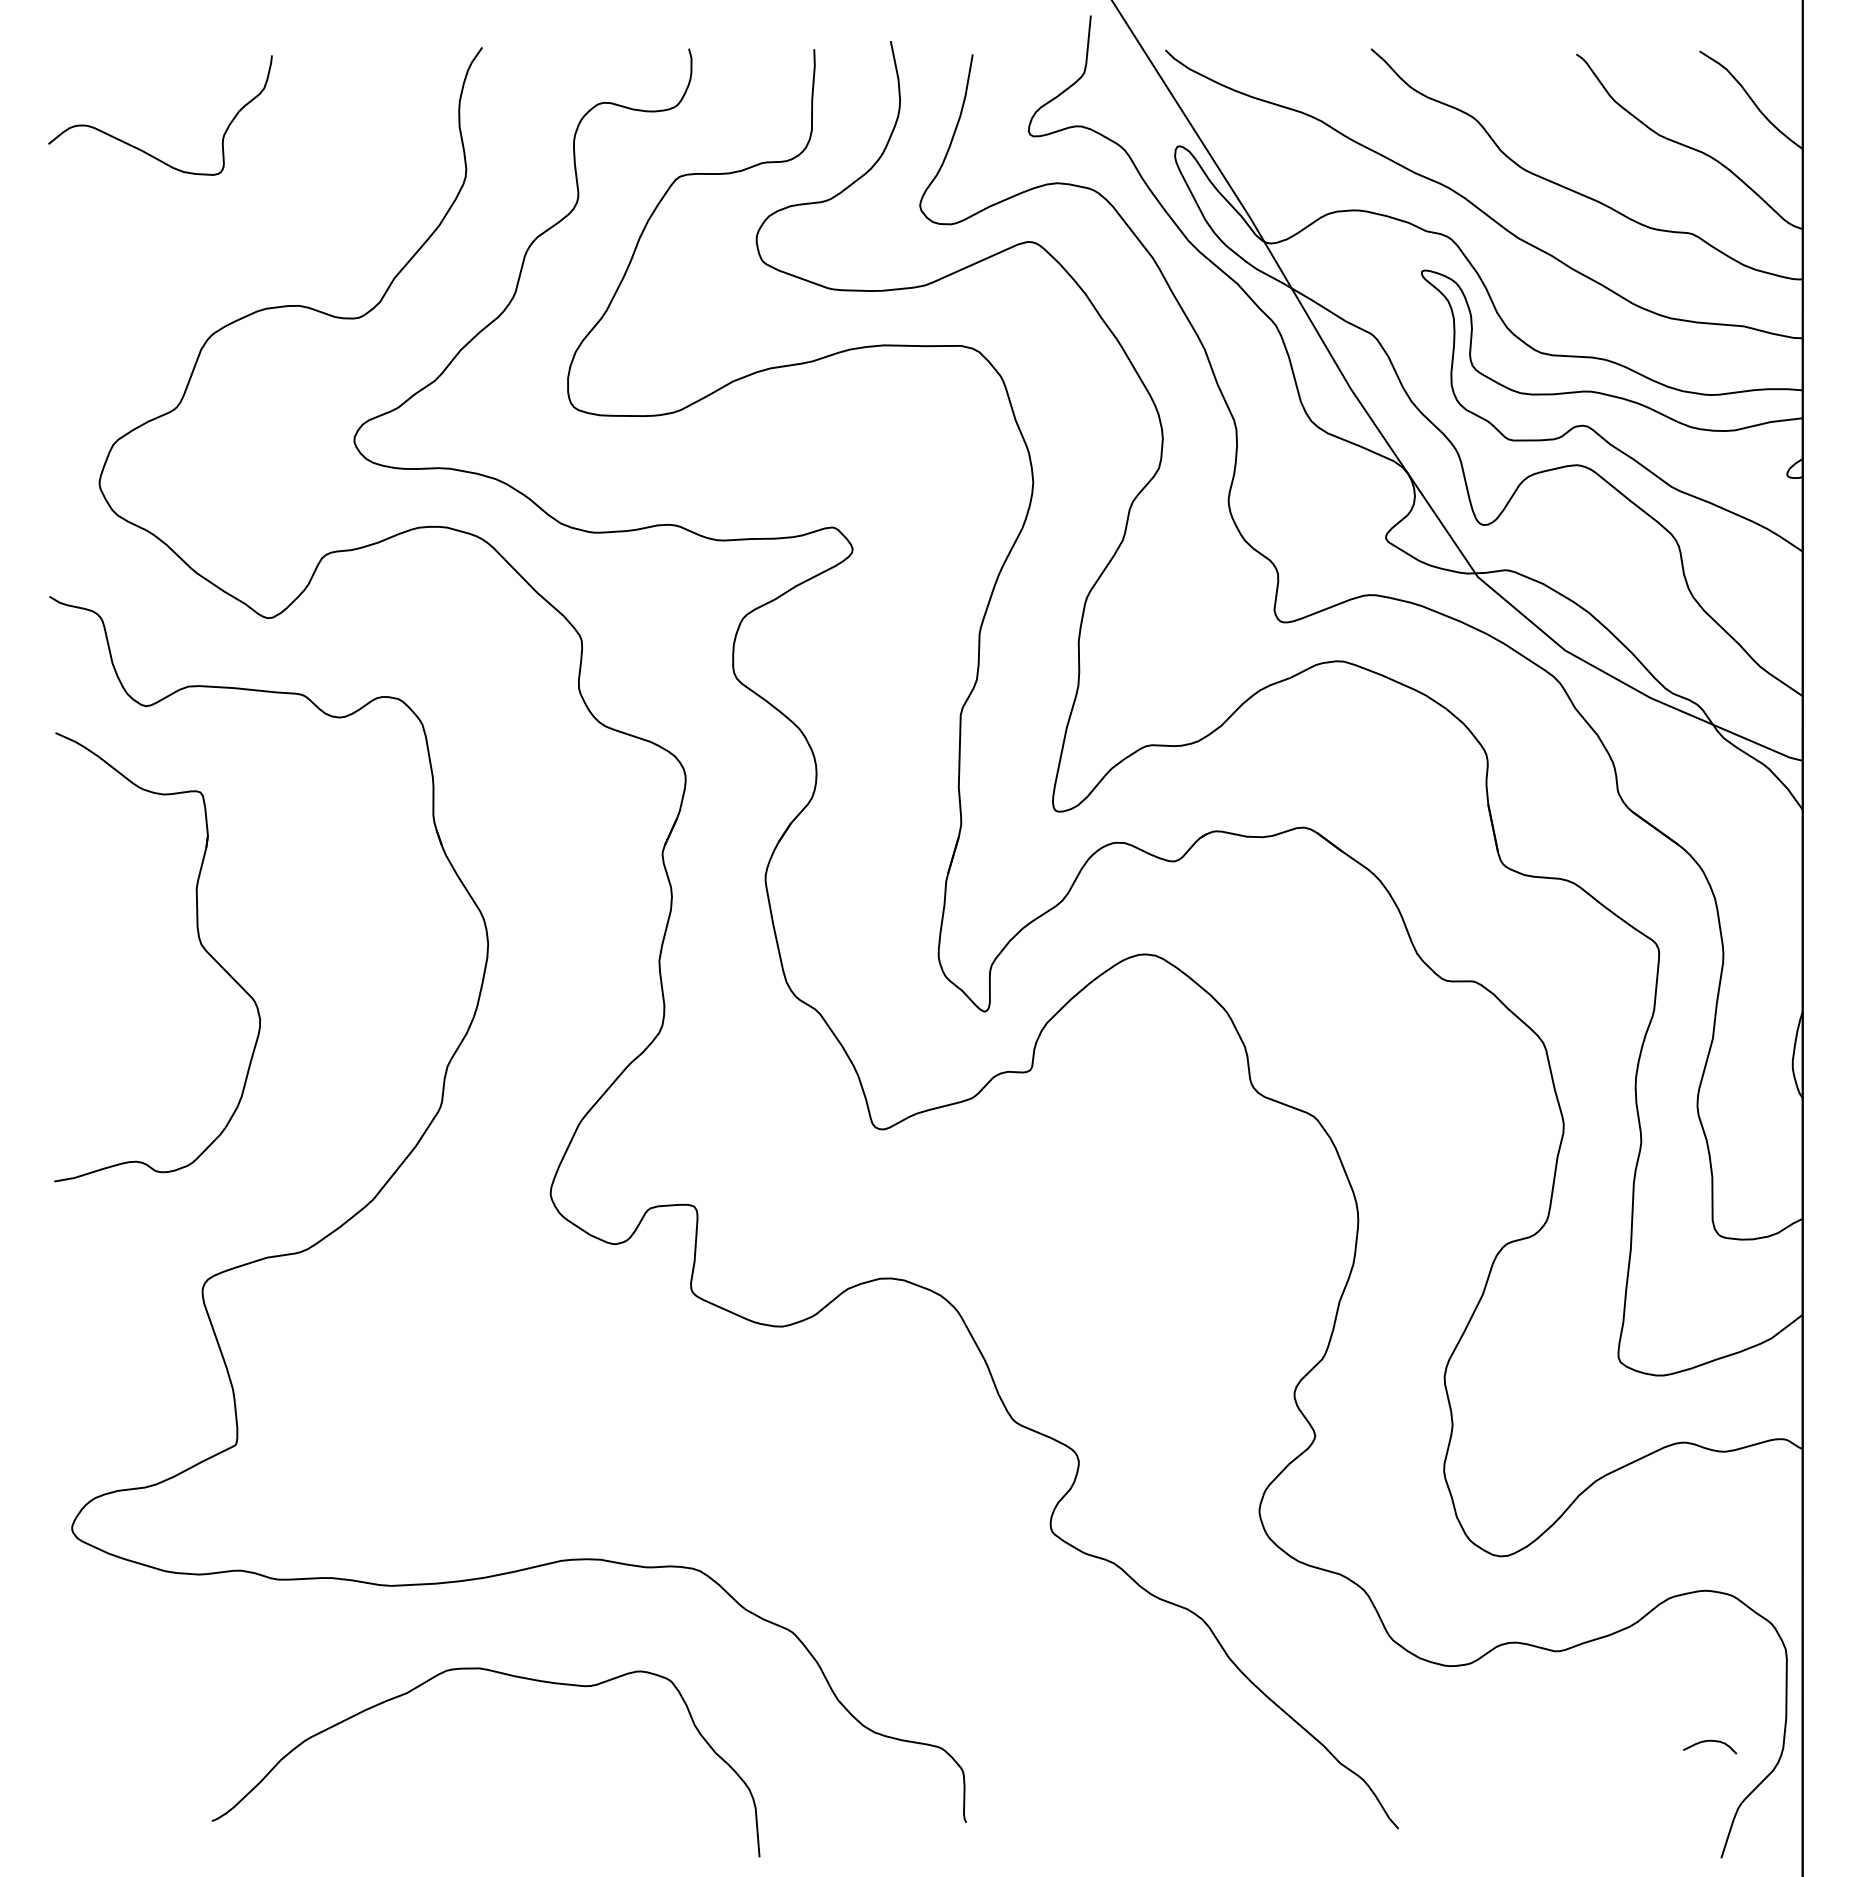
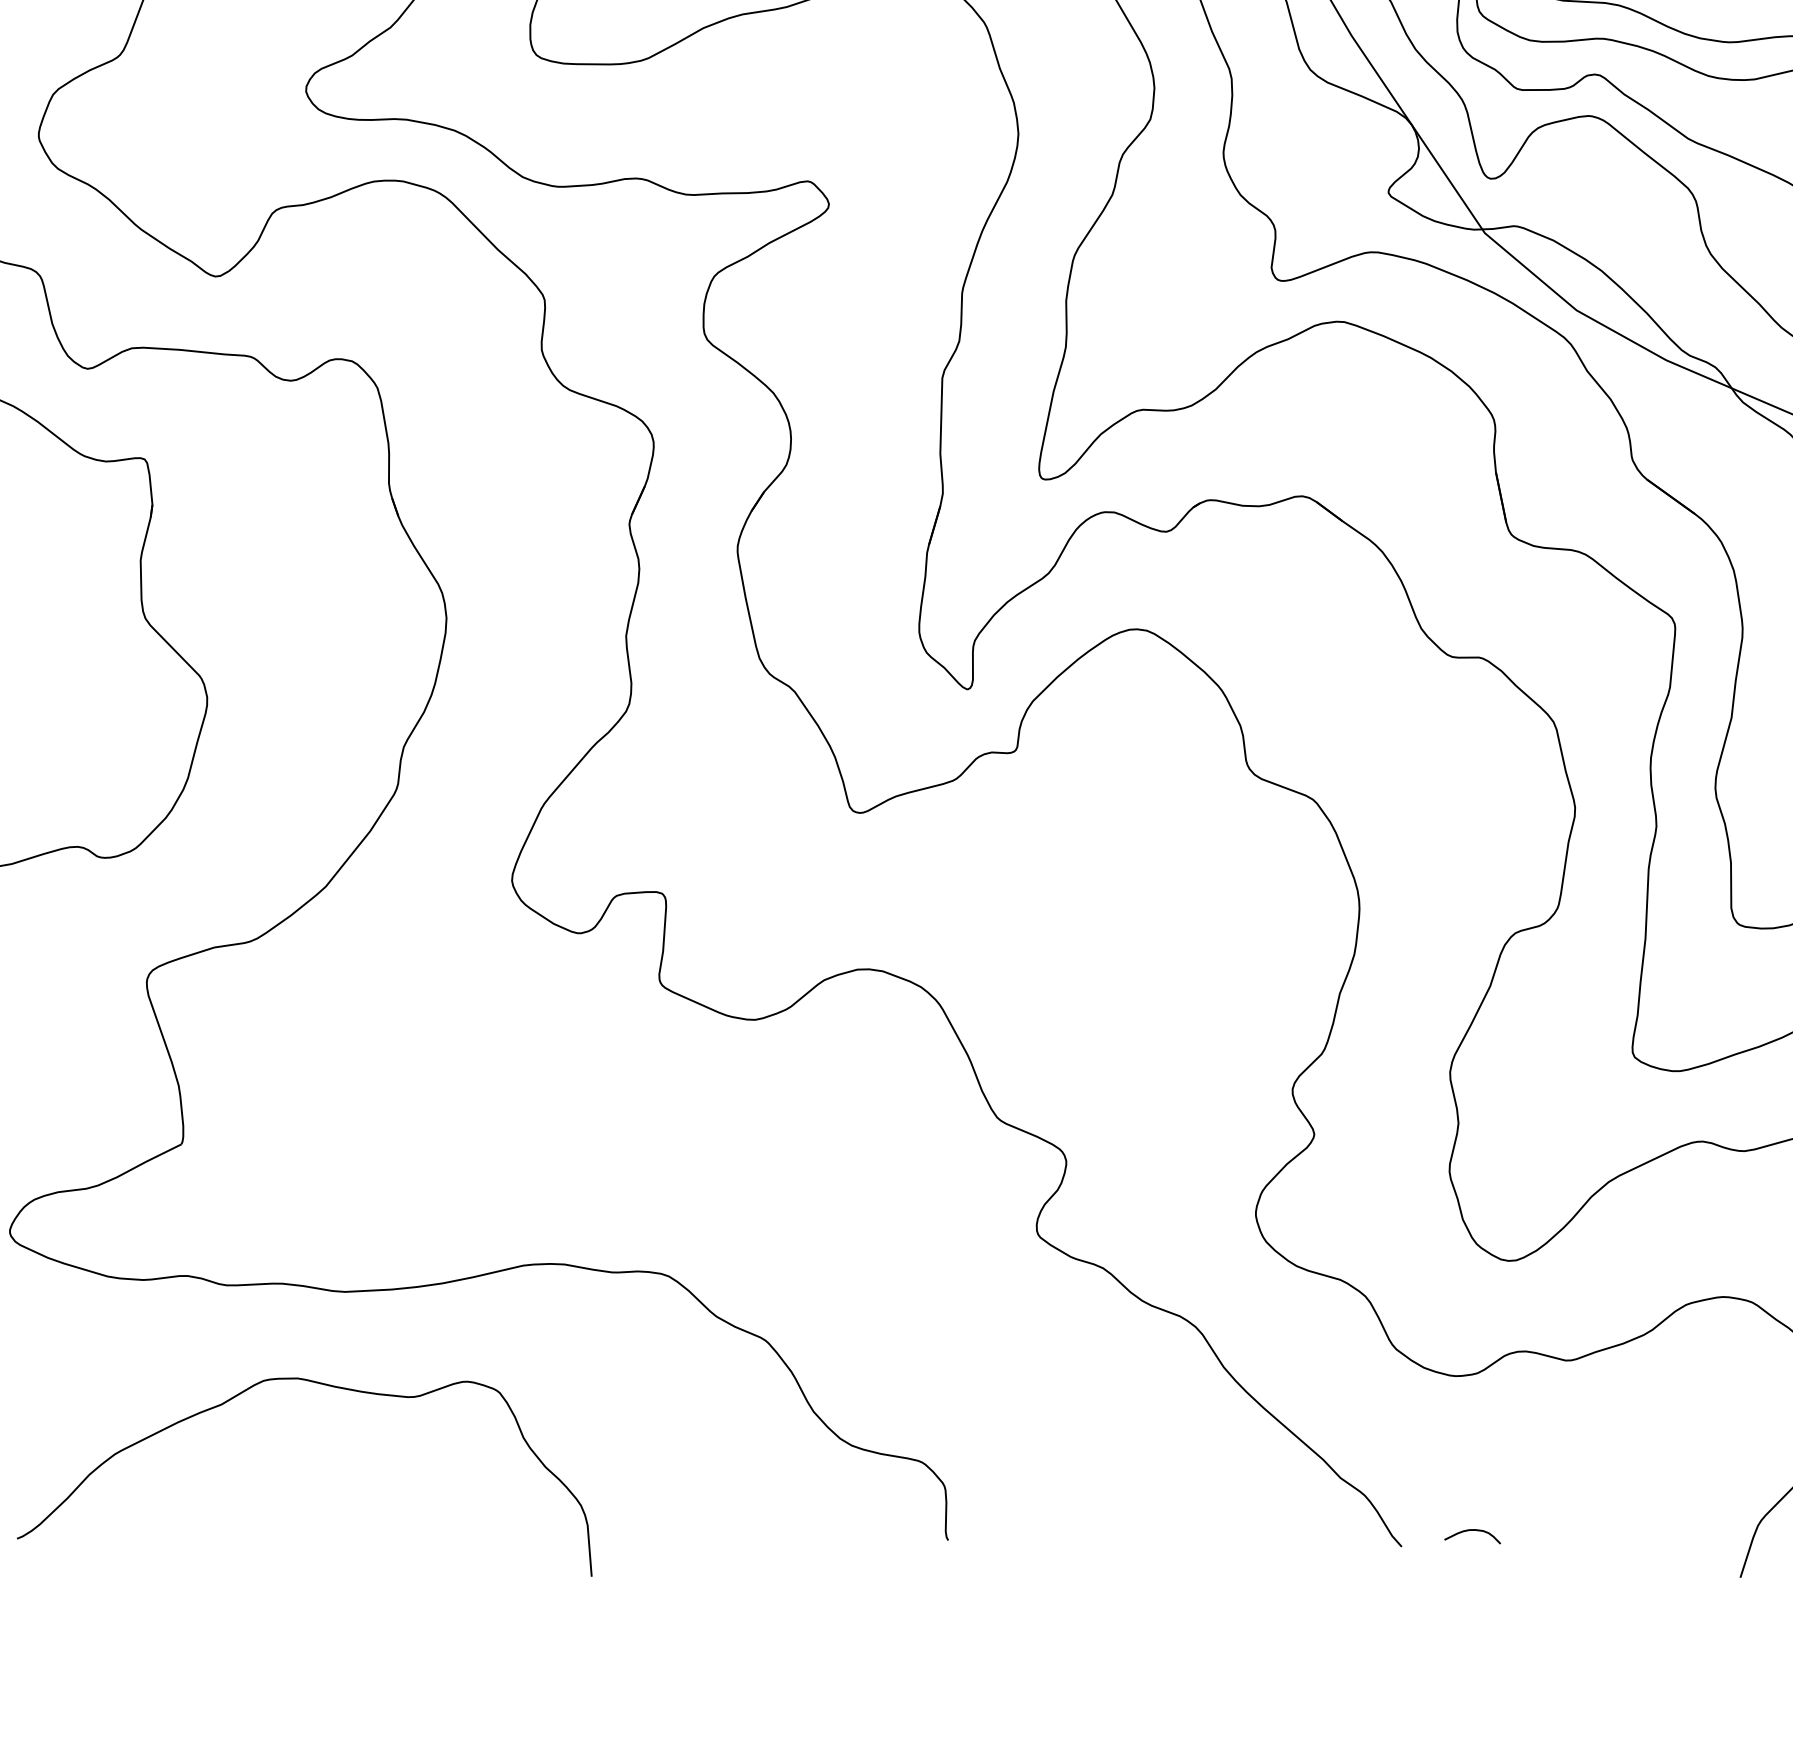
curve: (506, 1675) -> (326, 1385), moved
curve: (1710, 1741) -> (1473, 1530), moved

